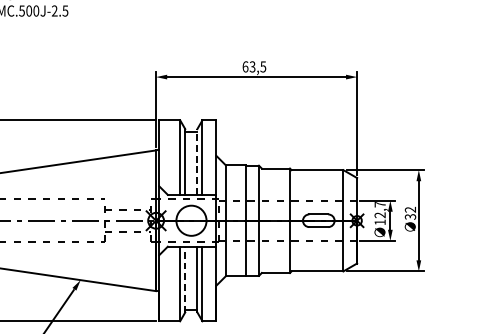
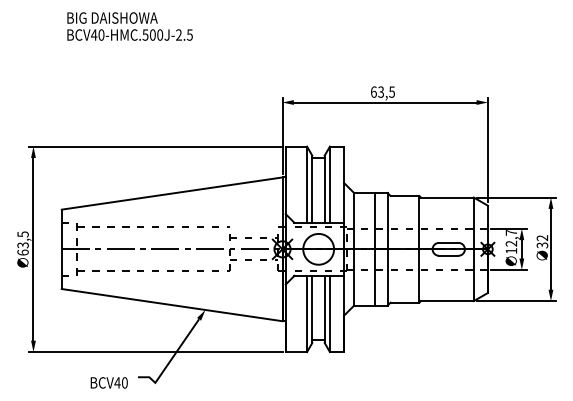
line: (197, 162) -> (324, 189), dashed -> solid
line: (185, 279) -> (312, 309), dashed -> solid

